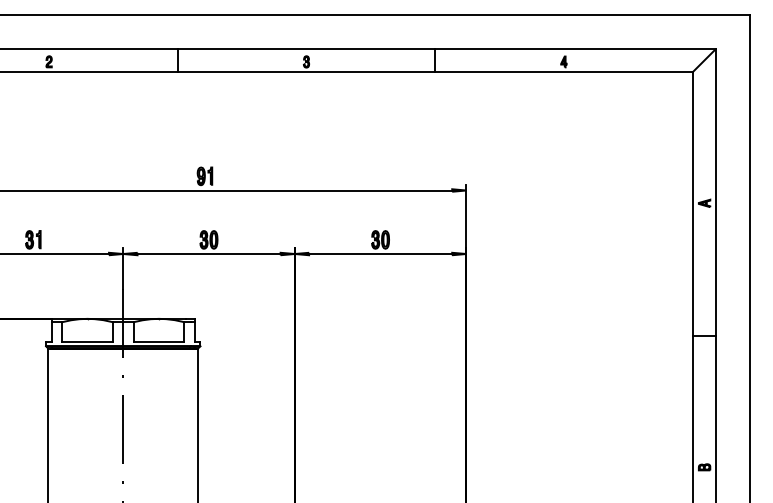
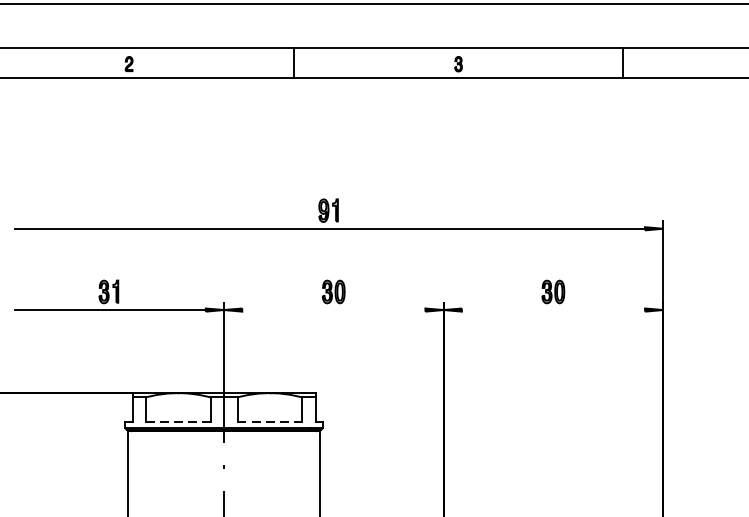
line: (208, 254) -> (333, 310), removed
line: (380, 254) -> (553, 310), removed
line: (88, 341) -> (179, 422), solid -> dashed
line: (159, 341) -> (270, 422), solid -> dashed

